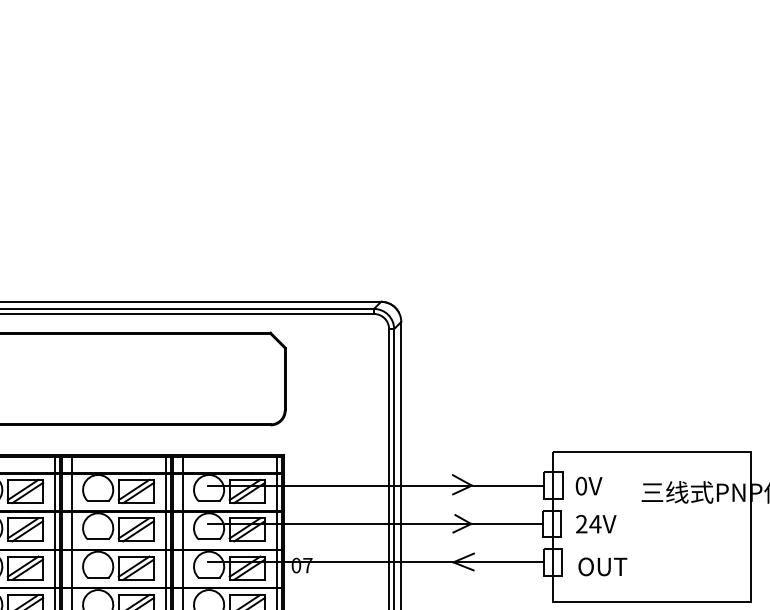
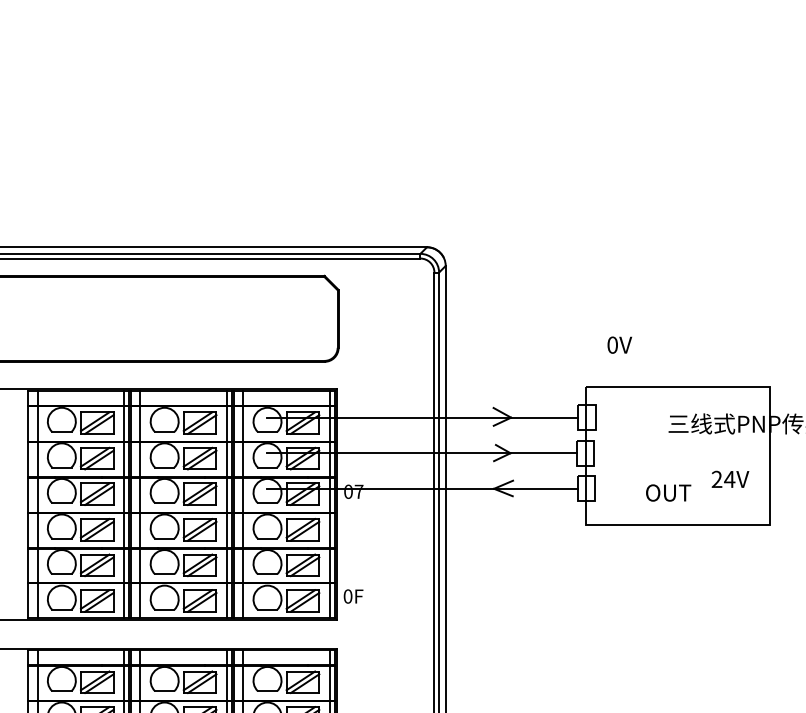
text: (588, 485) -> (619, 344), moved
text: (596, 523) -> (730, 478), moved
text: (602, 566) -> (668, 492), moved

